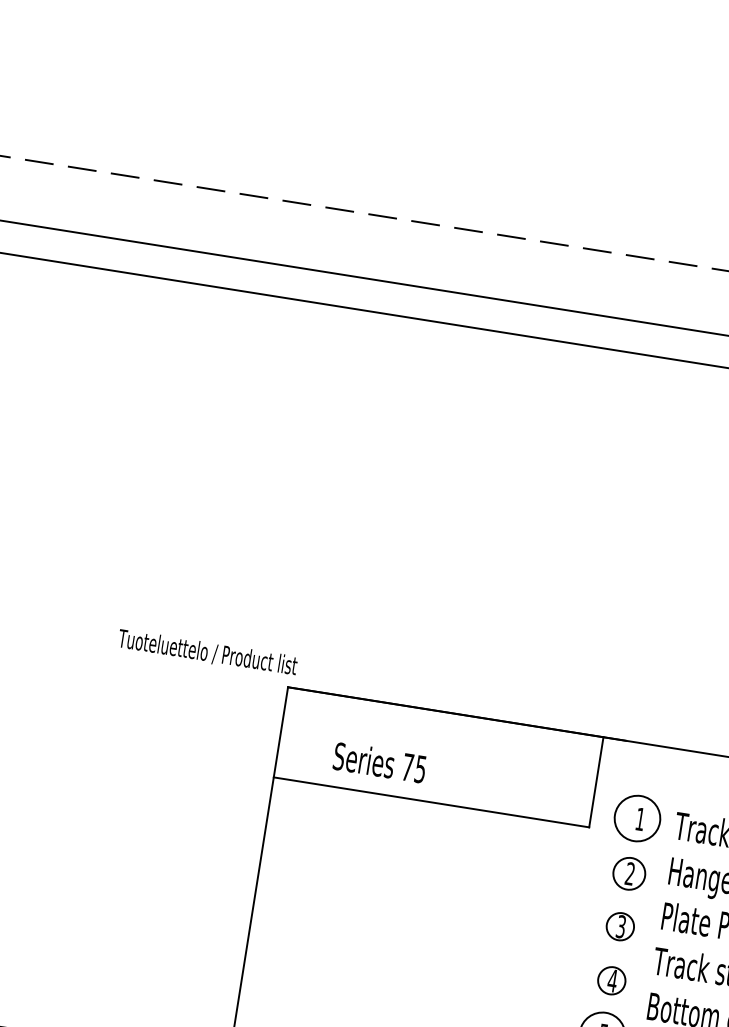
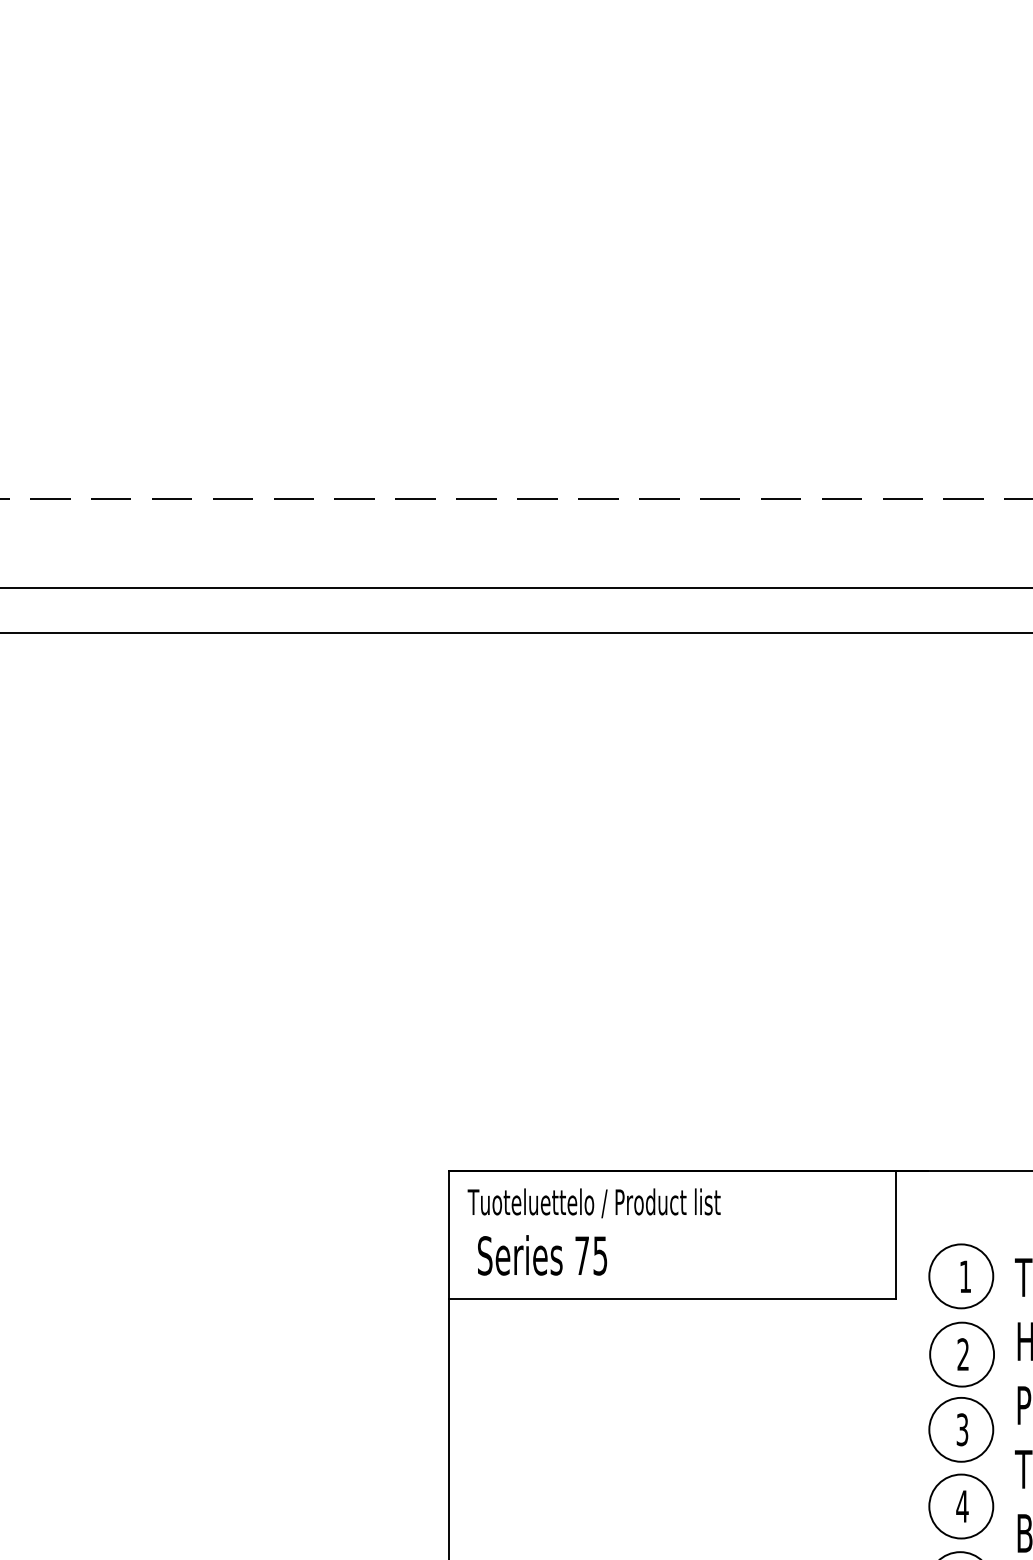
text: (207, 652) -> (593, 1203), moved
text: (379, 762) -> (542, 1255), moved
circle: (629, 873) -> (962, 1354), size x1.43
circle: (620, 926) -> (961, 1429), size x1.67
circle: (611, 980) -> (961, 1506), size x1.67

